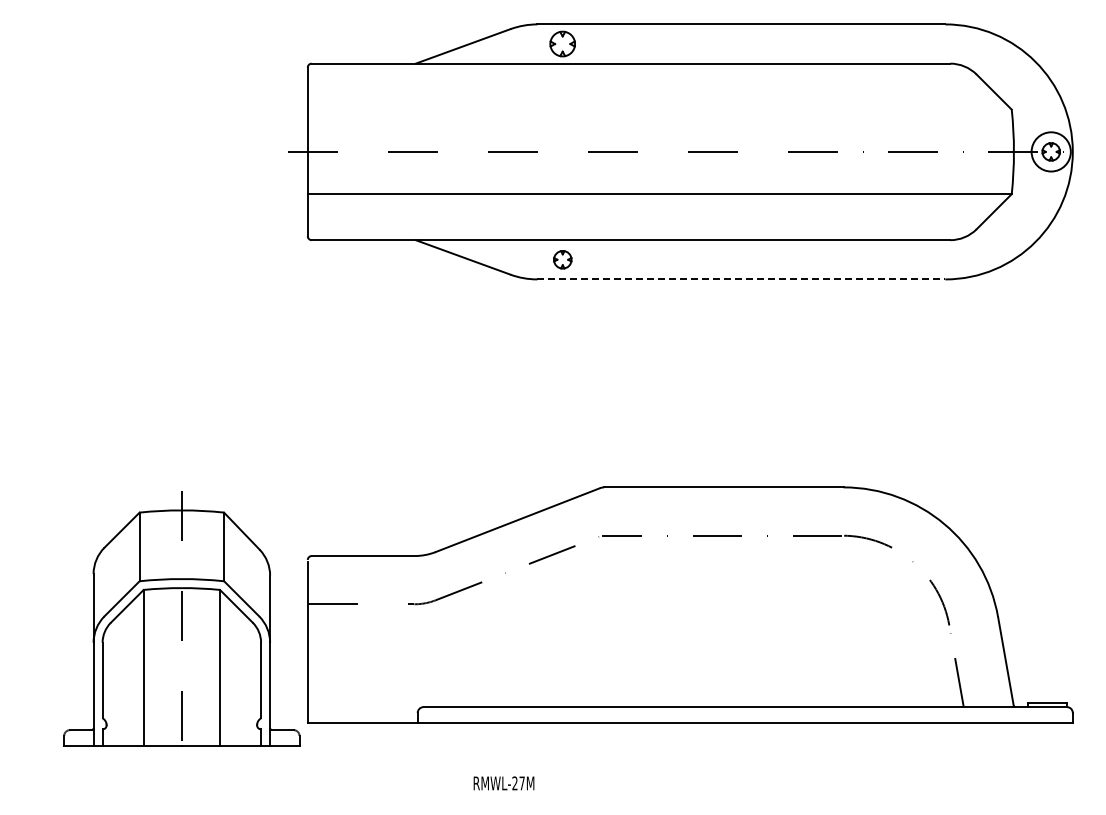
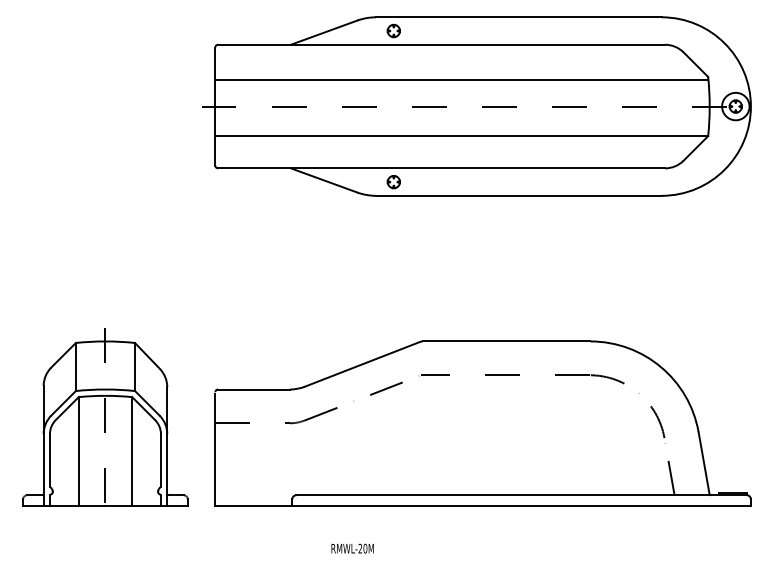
part: (562, 43) -> (393, 30), size x0.71
line: (659, 113) -> (461, 79), added
line: (741, 279) -> (518, 195), dashed -> solid
part: (181, 618) -> (105, 417), moved
text: (521, 783) -> (364, 548), RMWL-27M -> RMWL-20M

